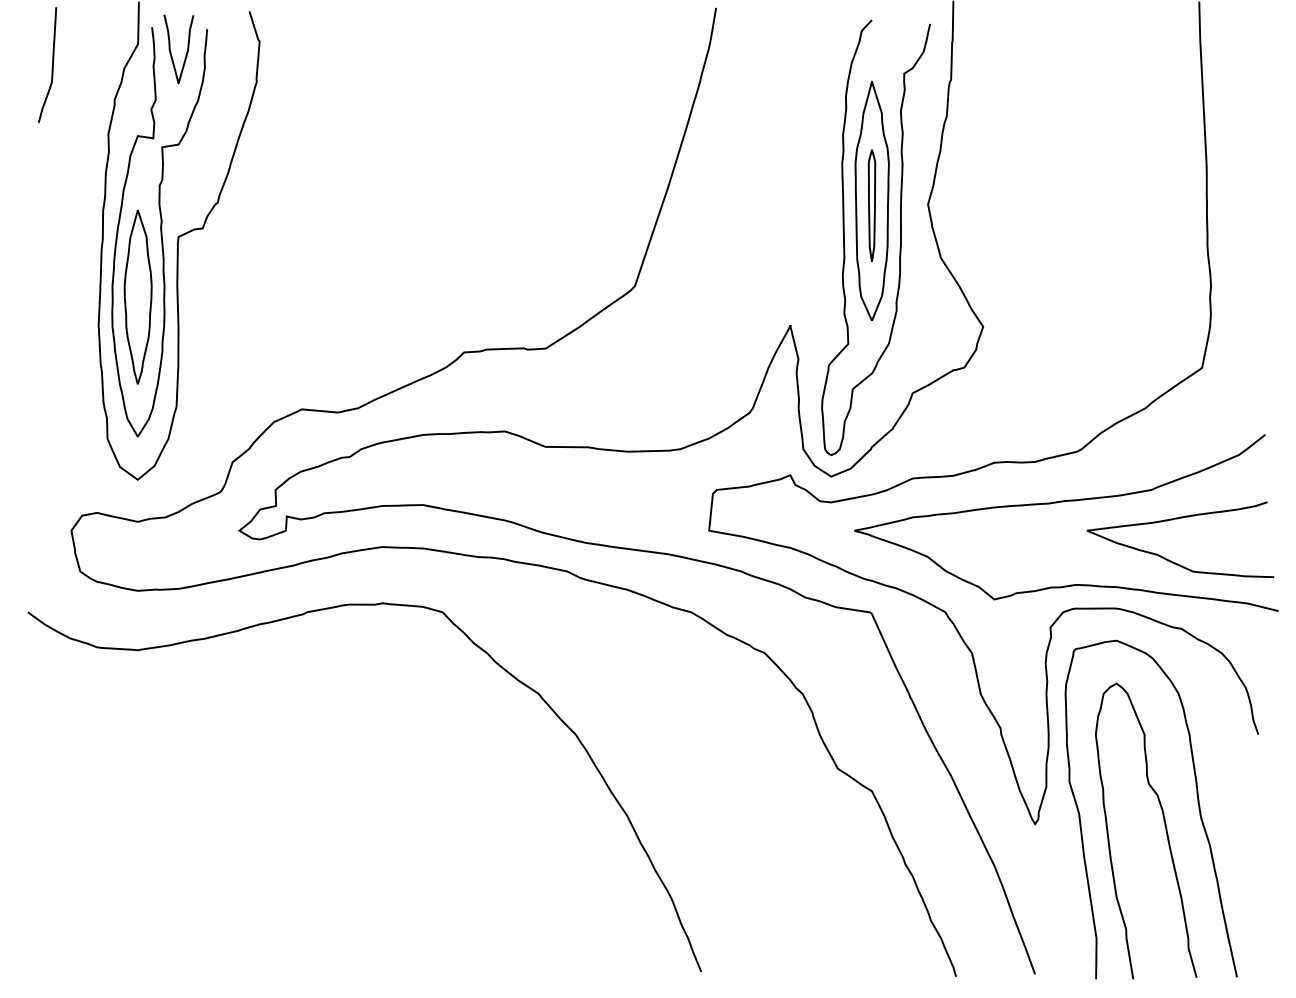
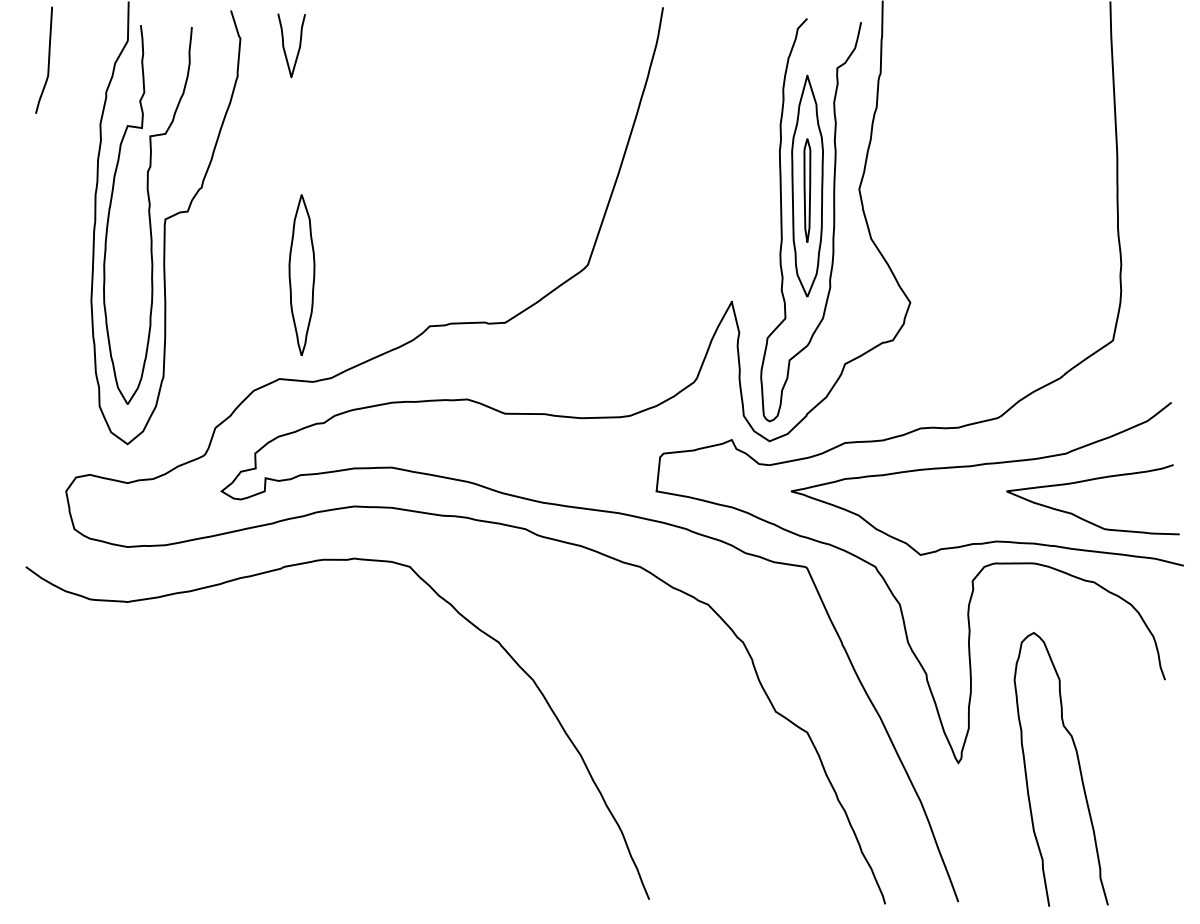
curve: (171, 49) -> (284, 45), moved
part: (137, 296) -> (301, 274), moved
curve: (1197, 801) -> (1108, 742), removed

